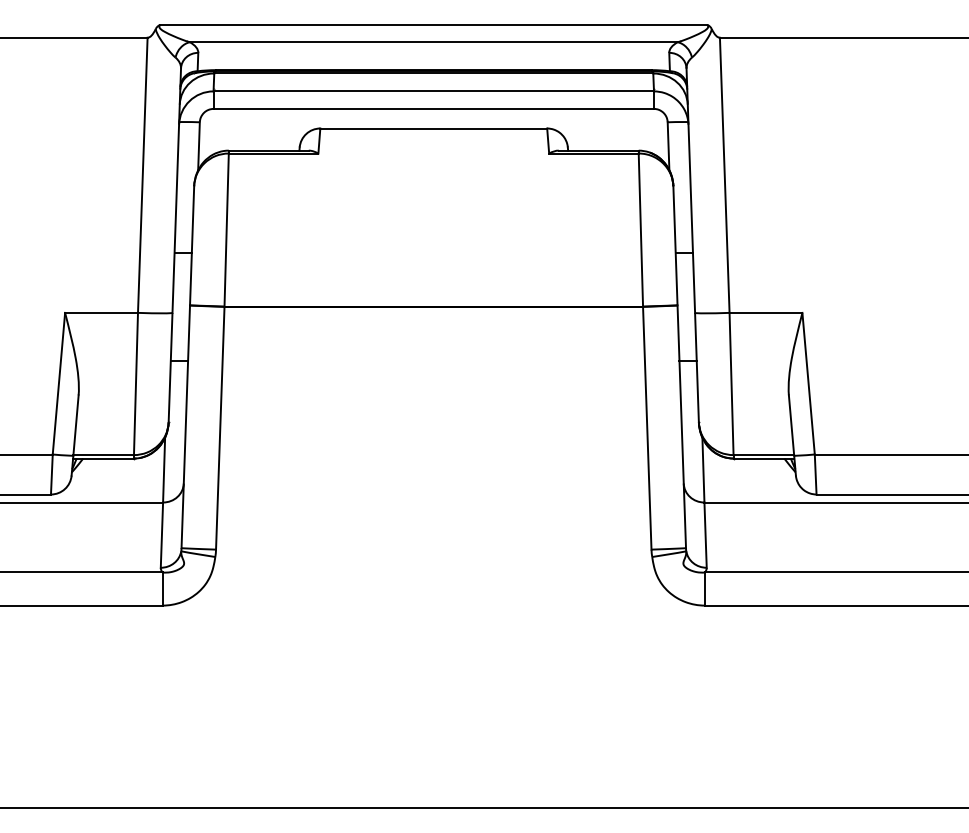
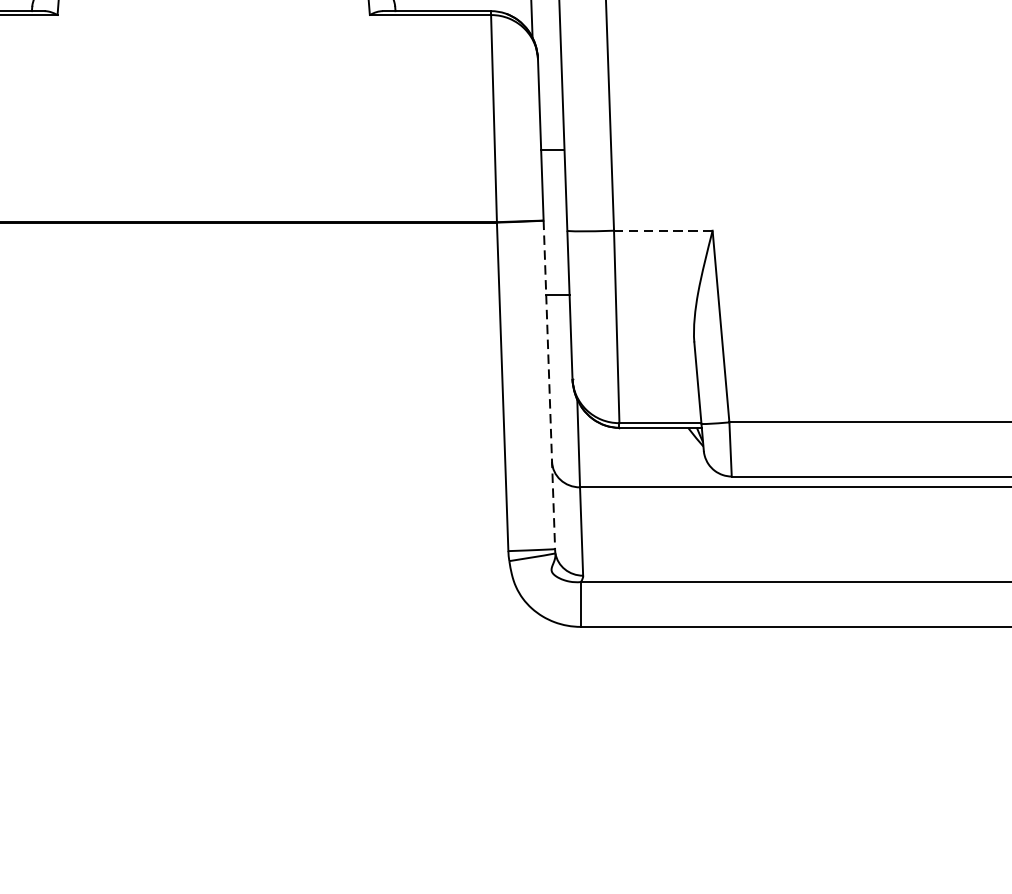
line: (765, 312) -> (662, 230), solid -> dashed
line: (681, 427) -> (548, 385), solid -> dashed

